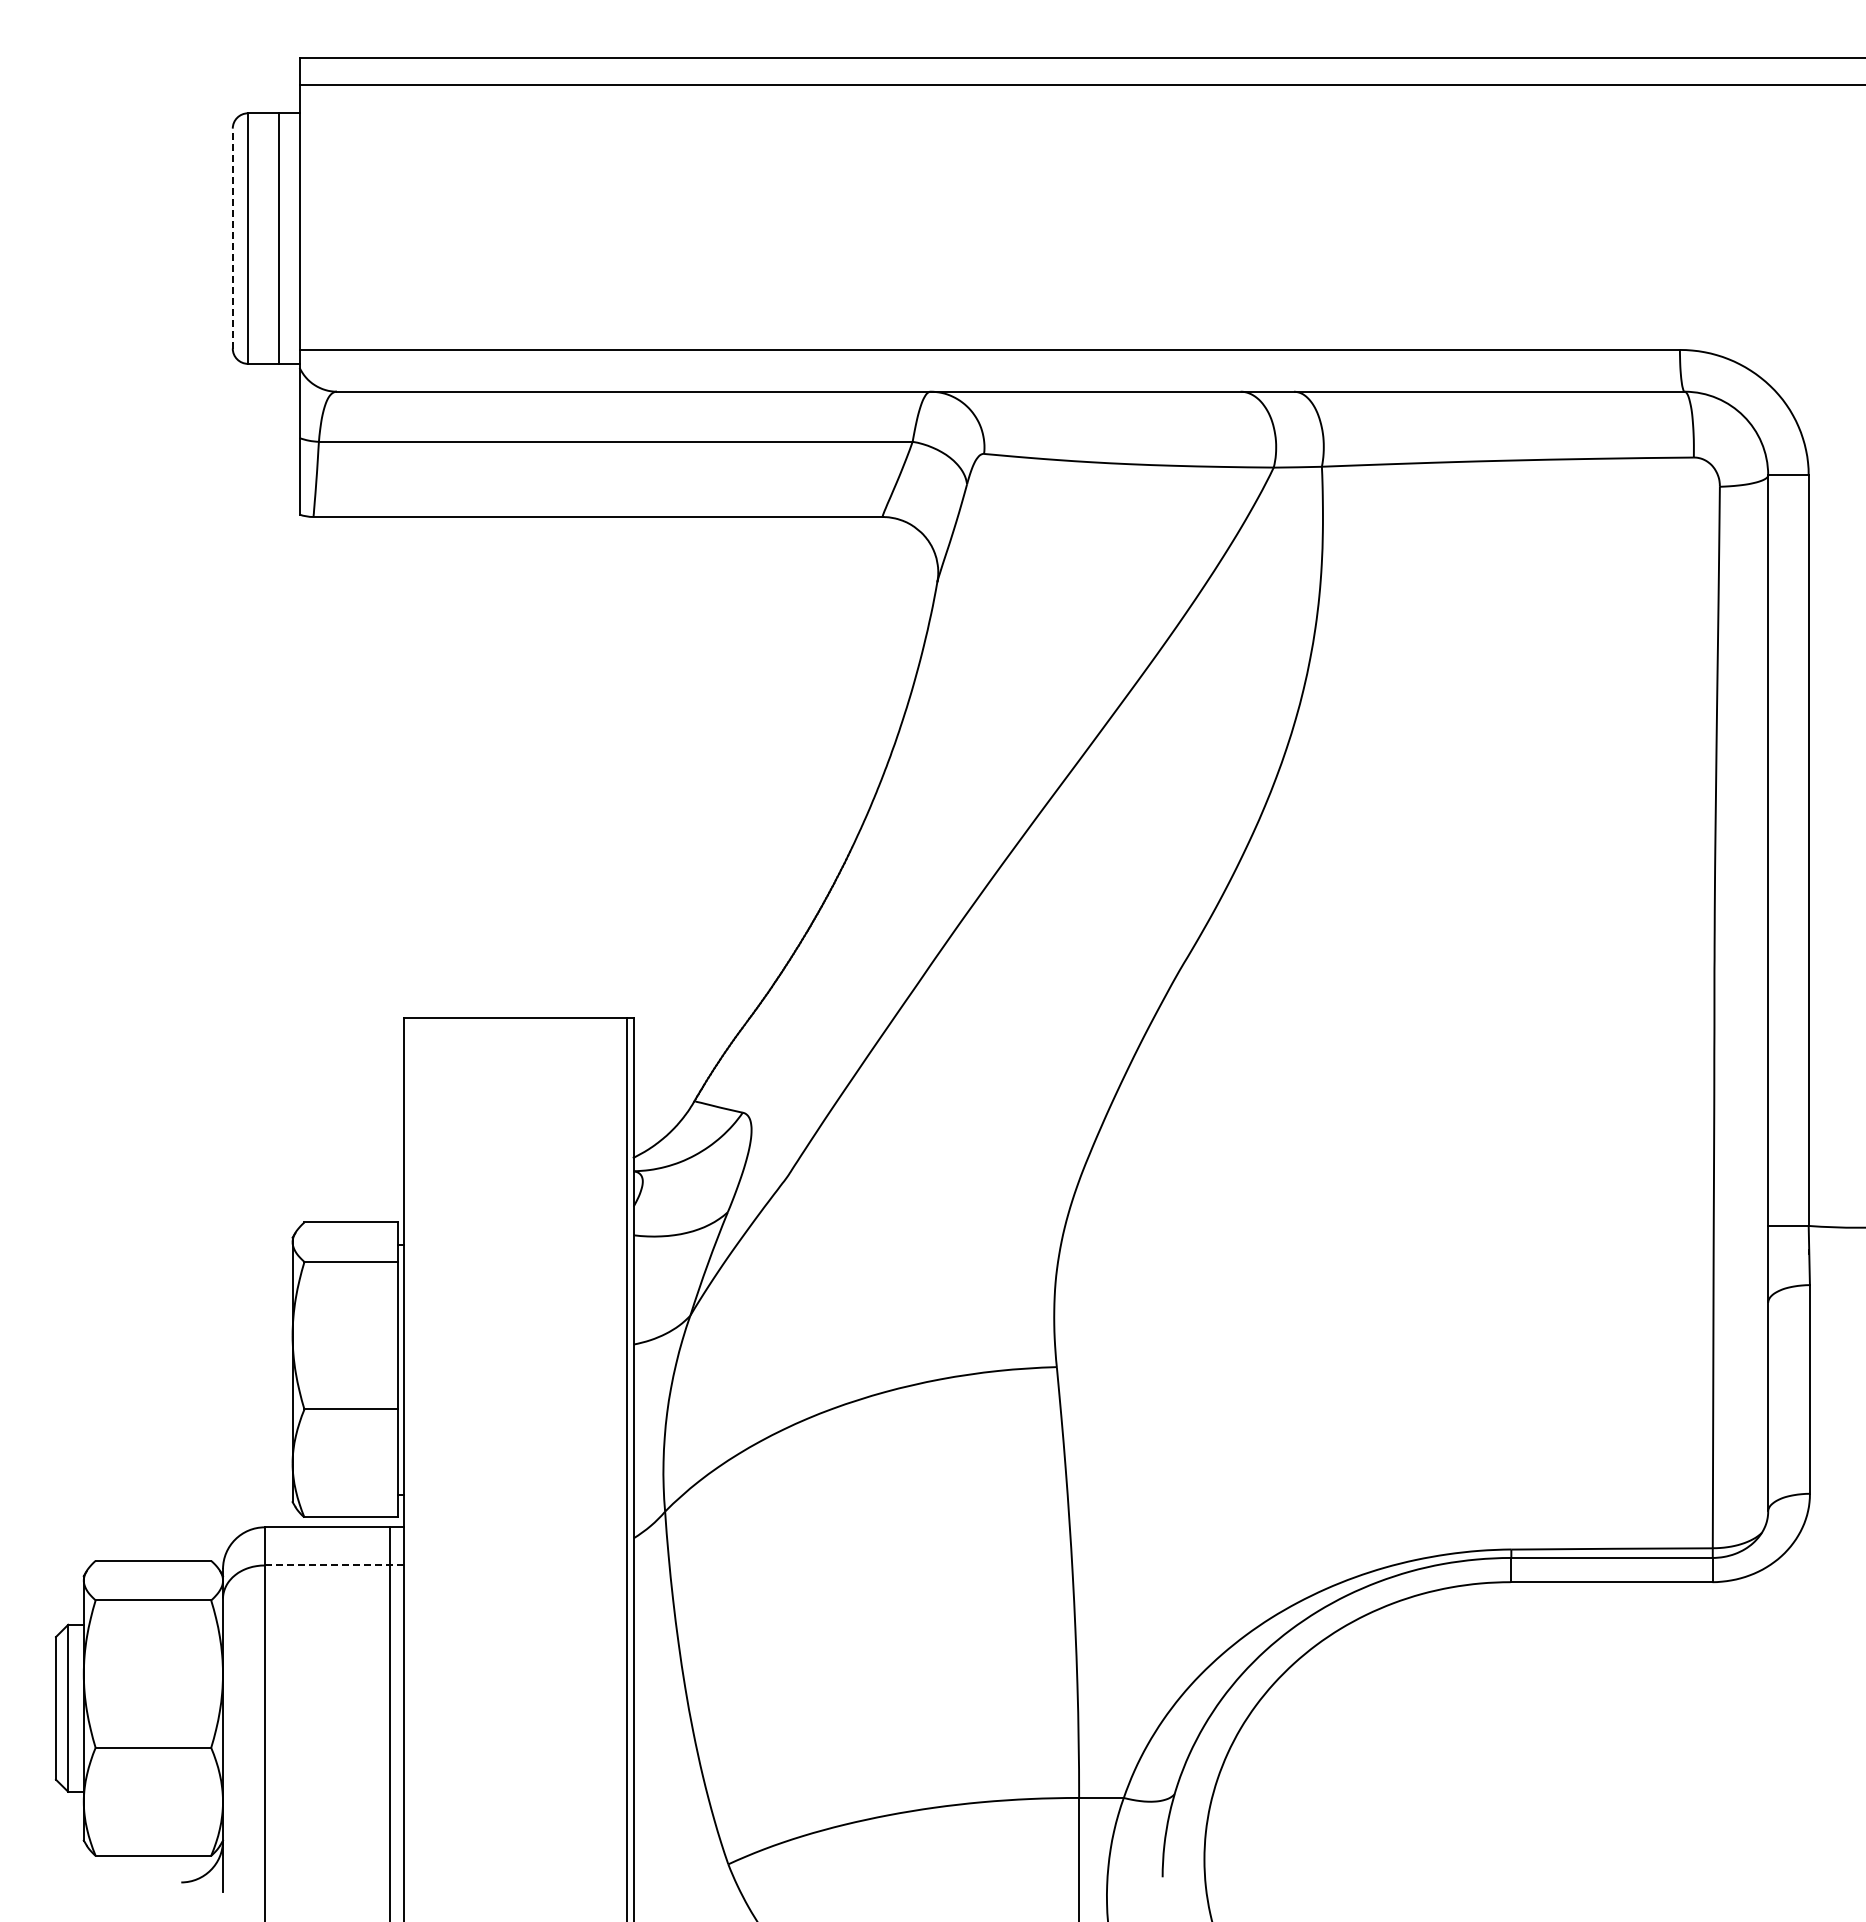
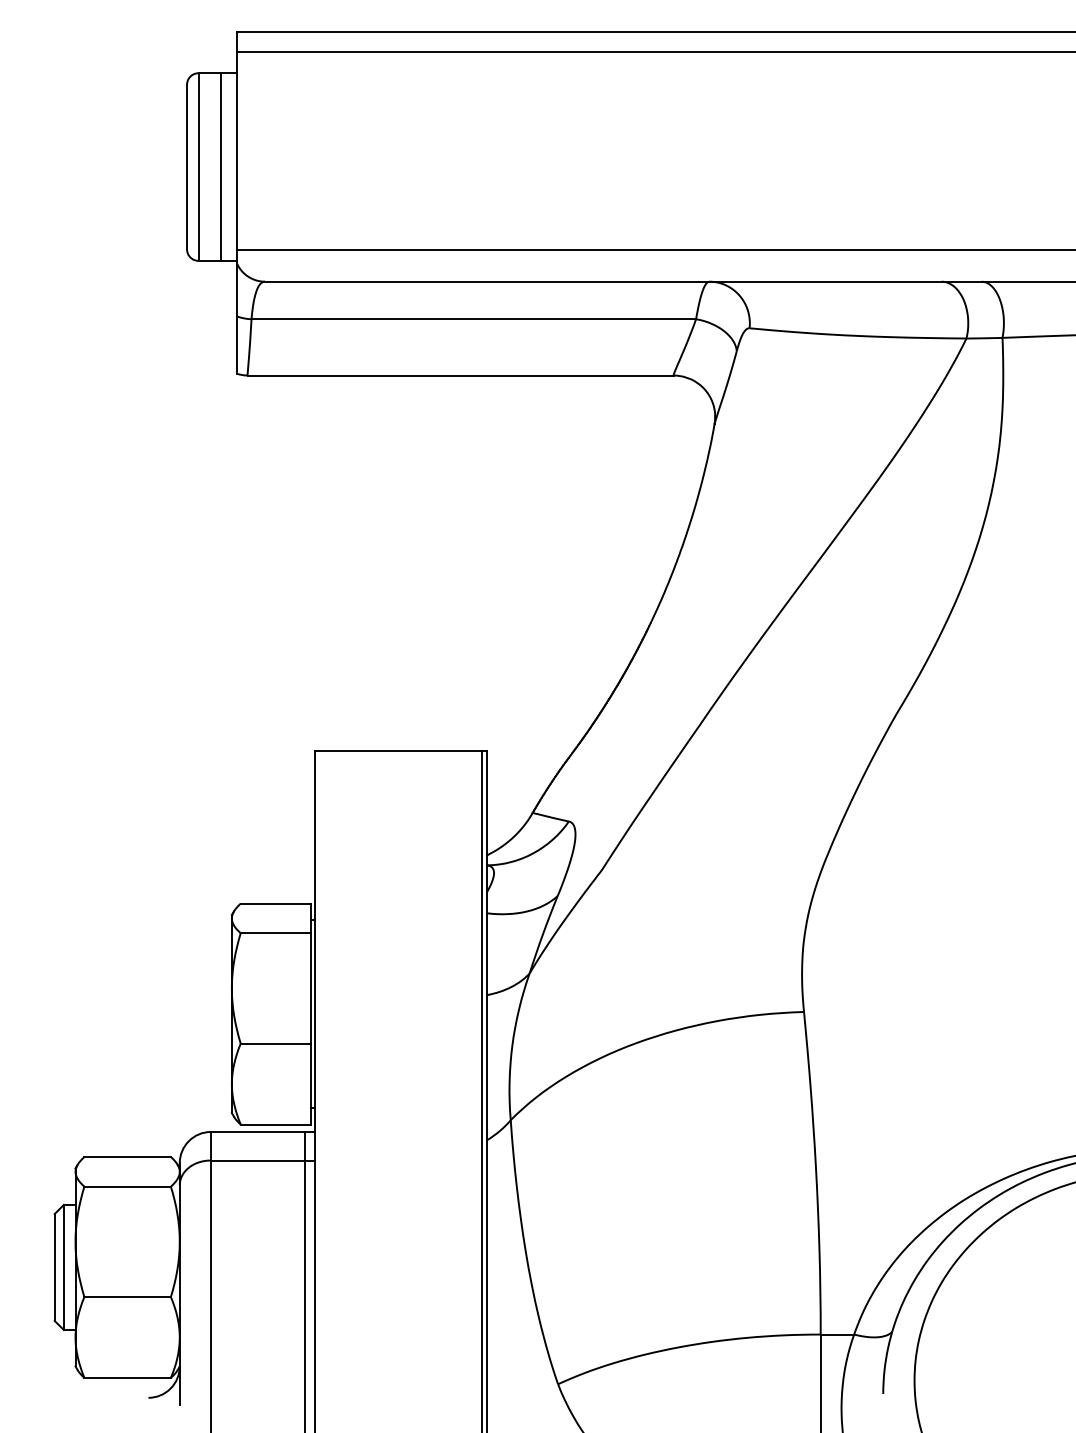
line: (232, 238) -> (186, 166), dashed -> solid
line: (334, 1565) -> (263, 1160), dashed -> solid

